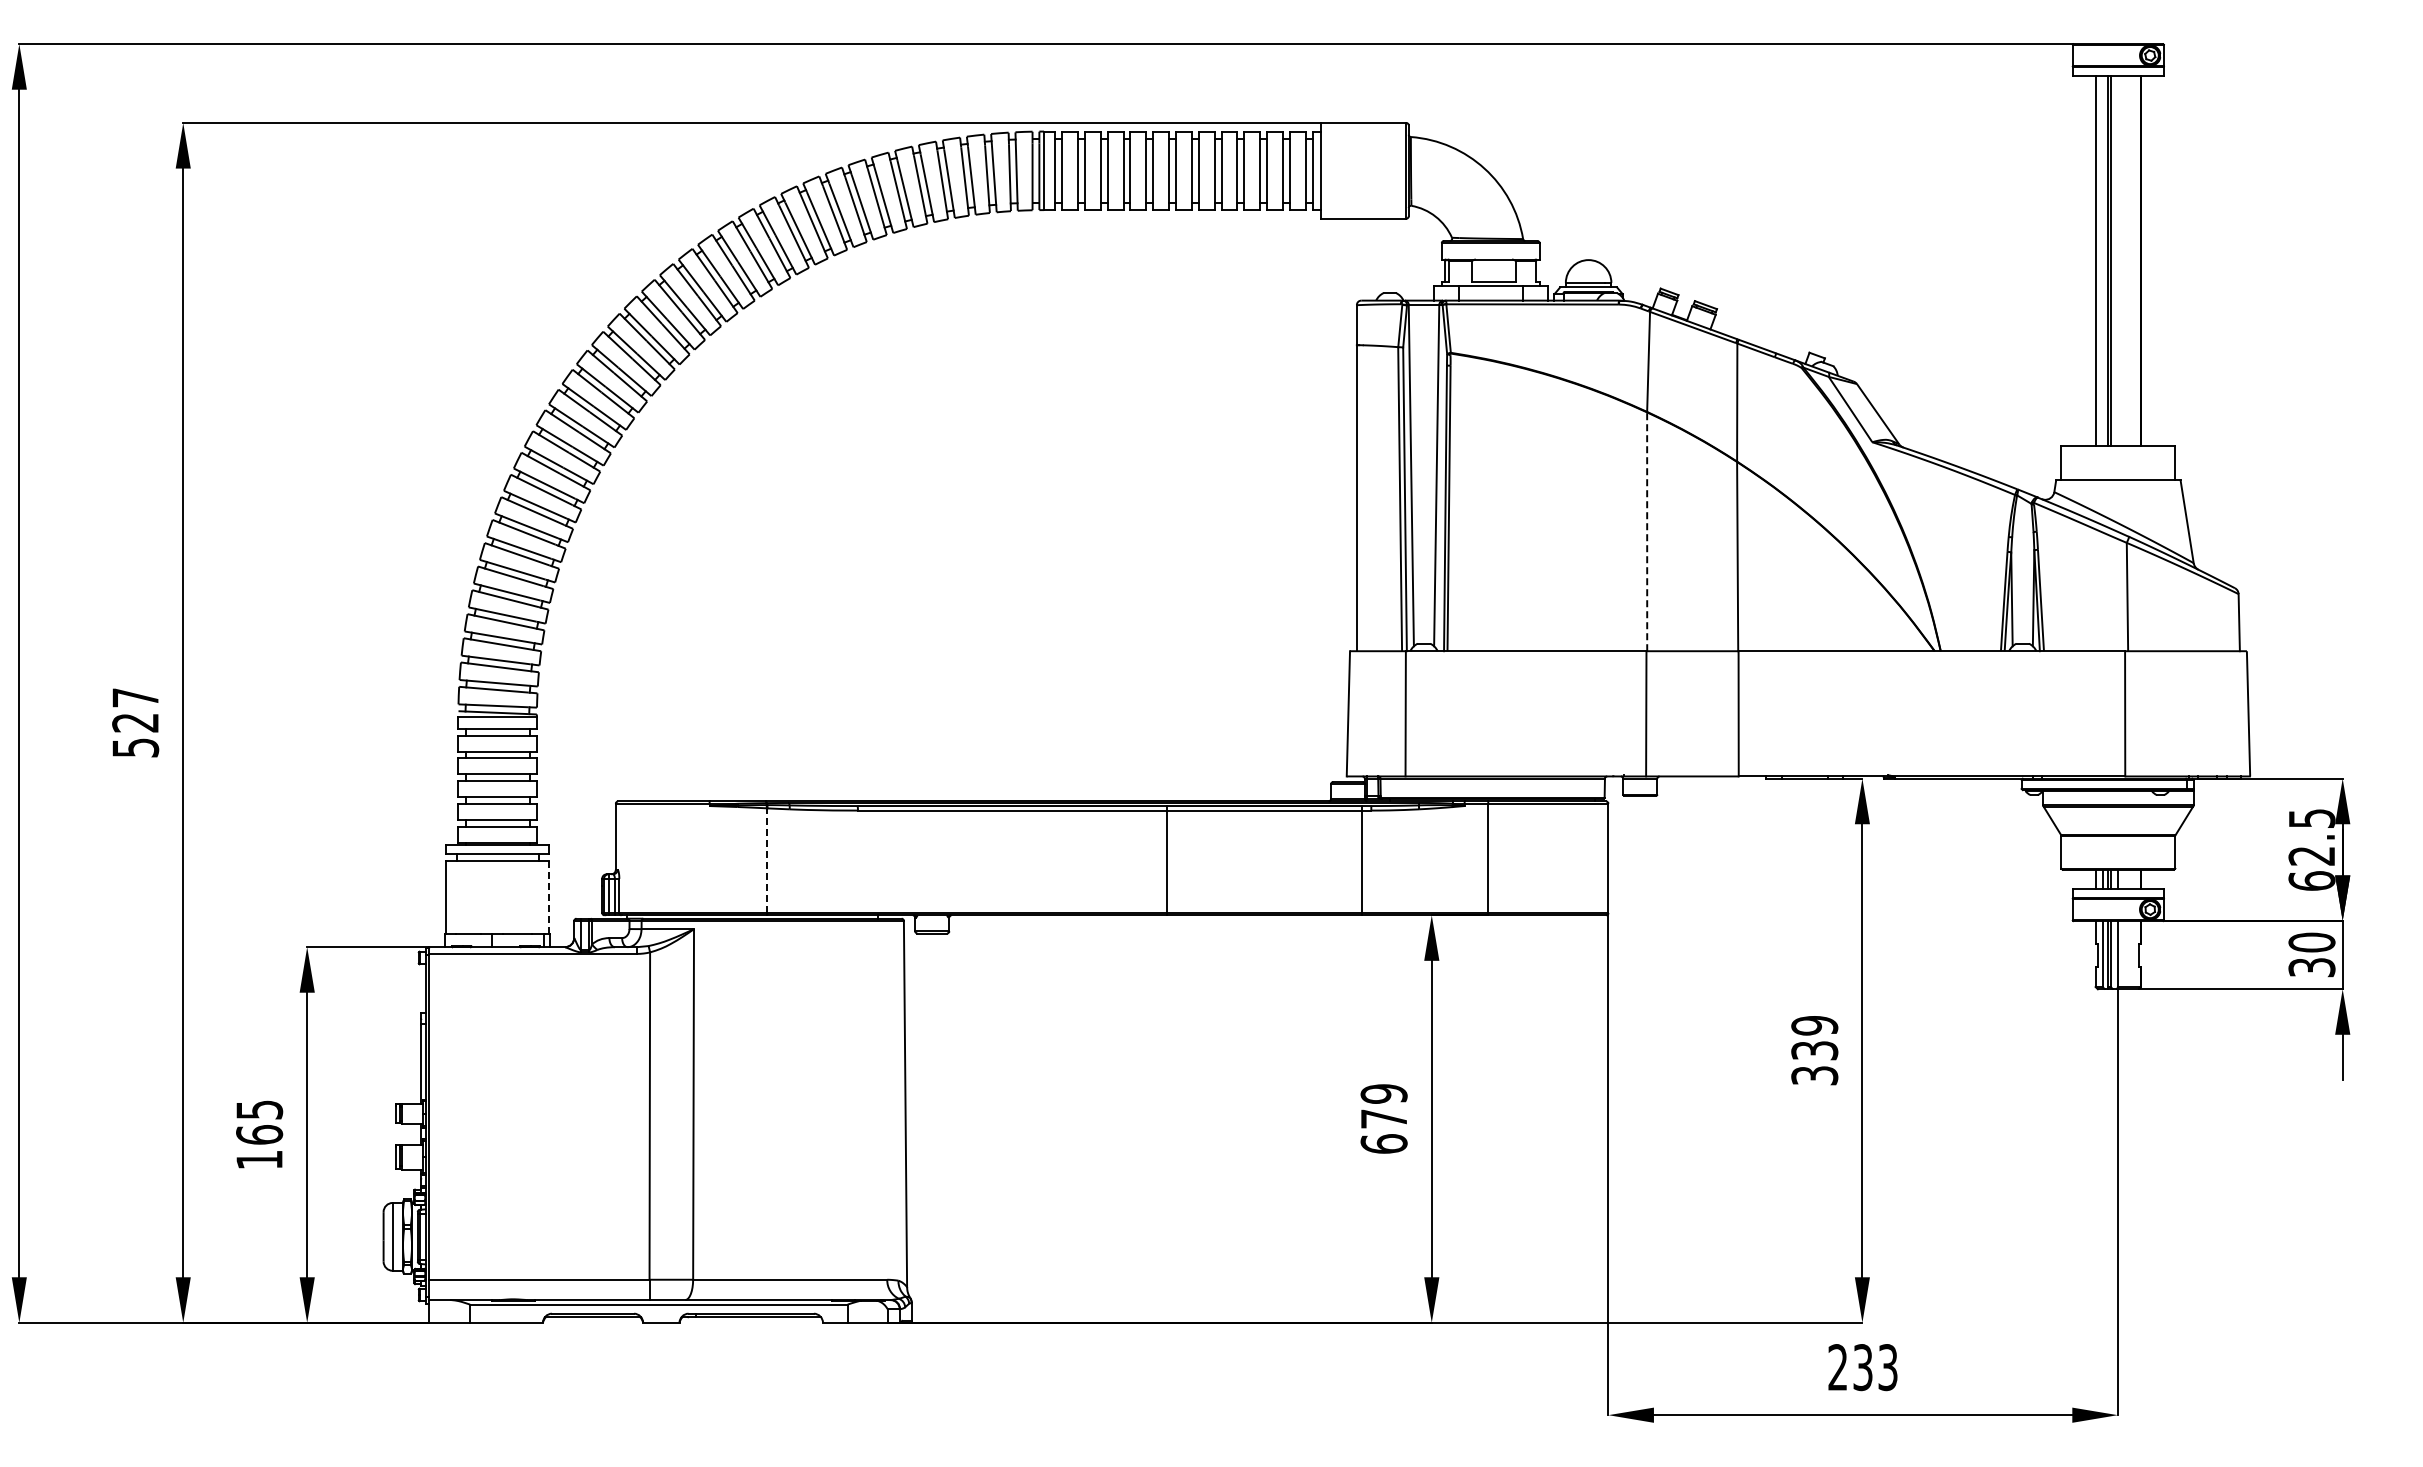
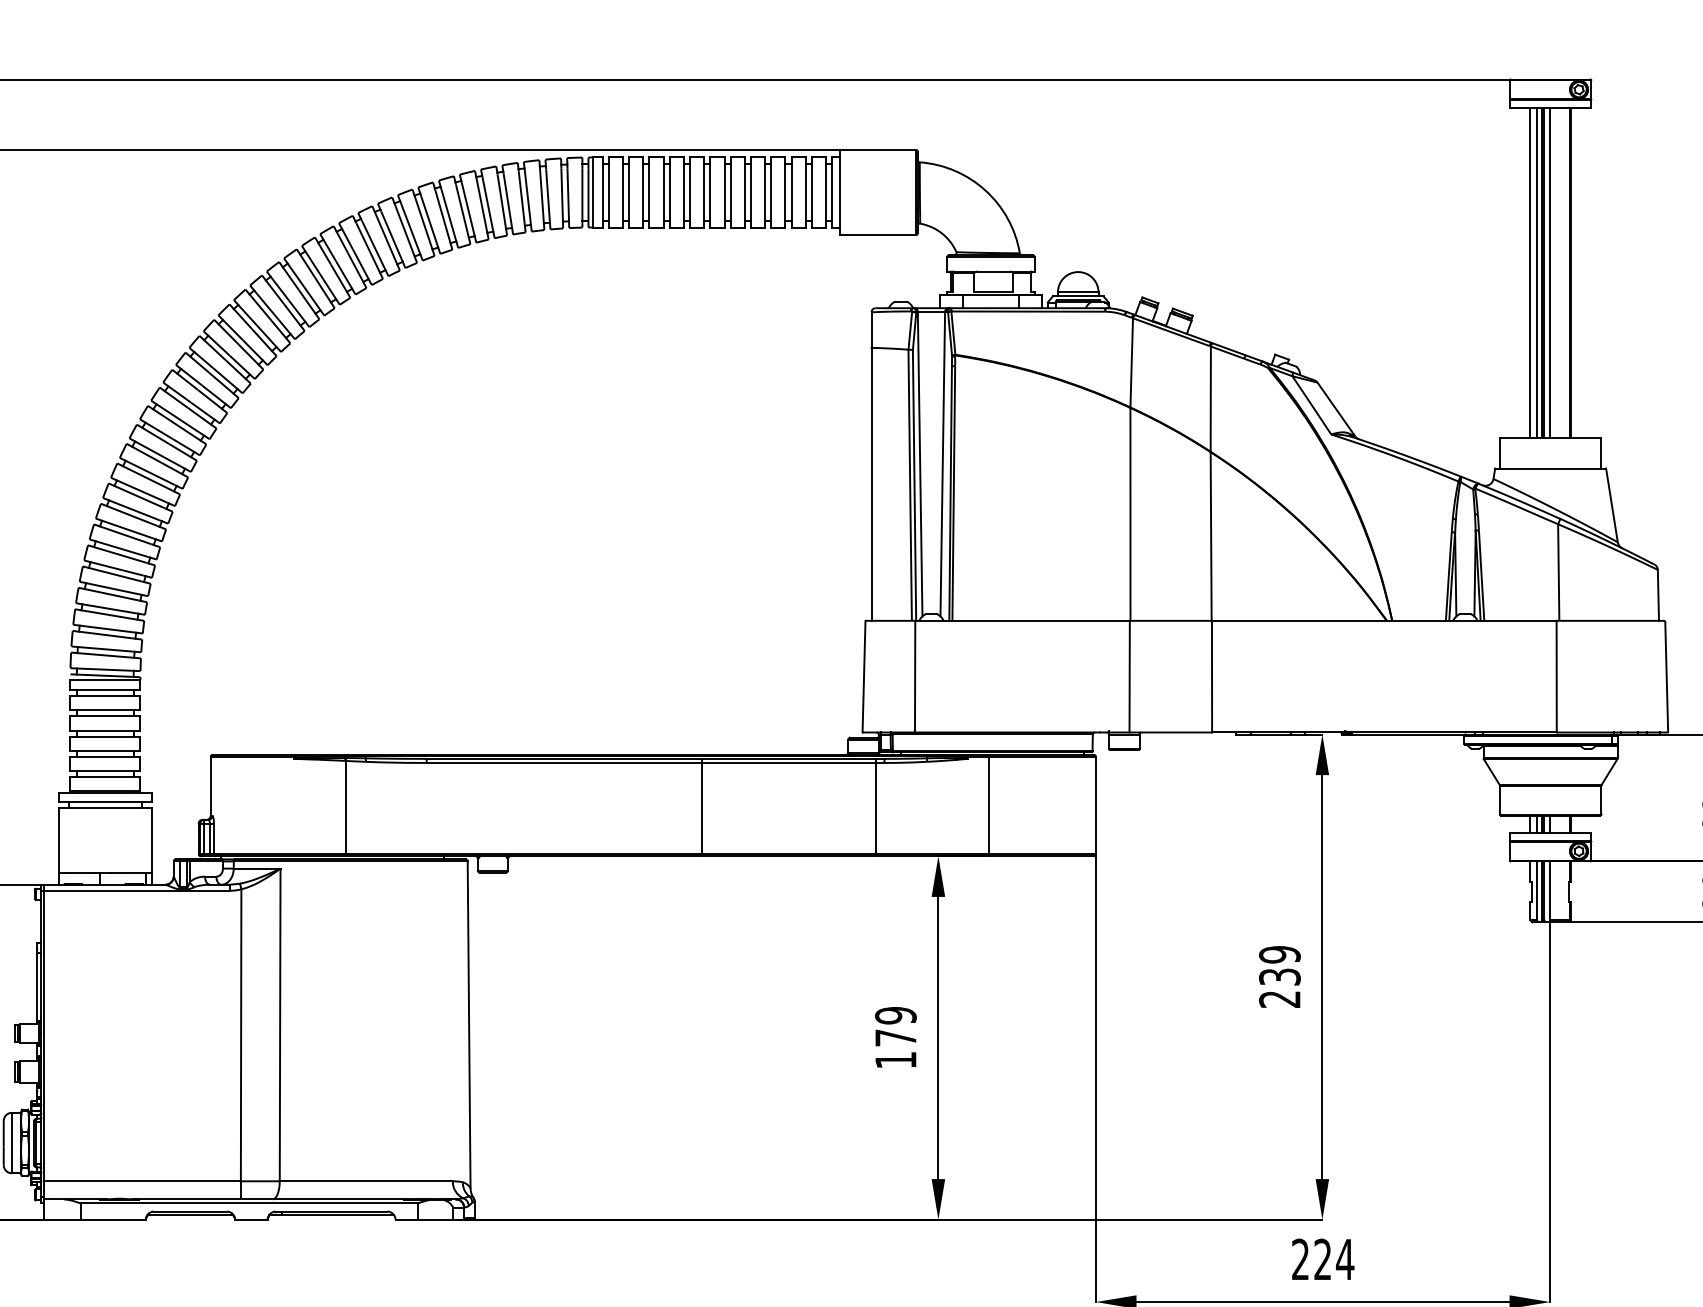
line: (2102, 261) -> (1536, 273), added
line: (2117, 261) -> (1549, 273), added
line: (1647, 531) -> (1130, 514), dashed -> solid
line: (767, 860) -> (346, 807), dashed -> solid
line: (549, 896) -> (151, 839), dashed -> solid
text: (1814, 1075) -> (1279, 999), 339 -> 239
text: (1383, 1143) -> (895, 1059), 679 -> 179
text: (1875, 1367) -> (1334, 1259), 233 -> 224

